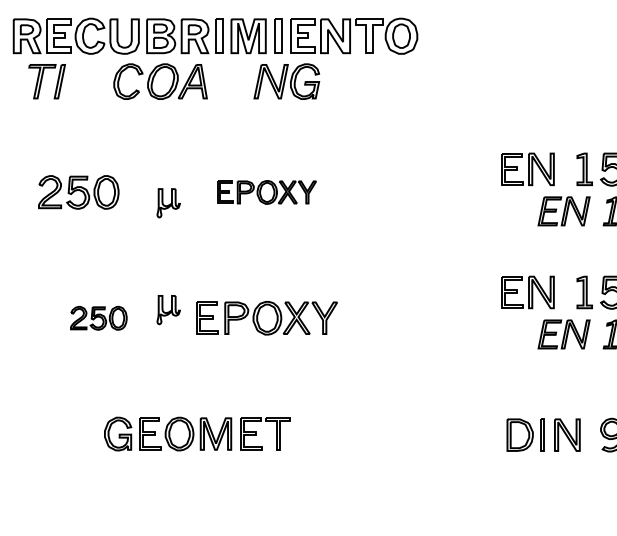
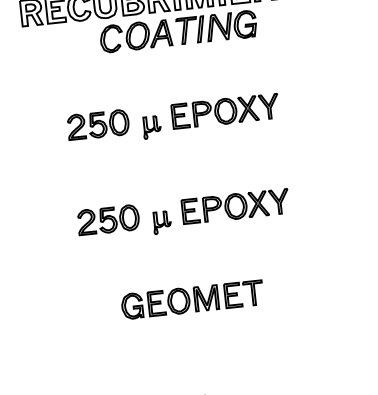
part: (46, 81) -> (190, 30), moved
part: (78, 192) -> (98, 125), moved
part: (266, 192) -> (225, 111), size x1.43
part: (168, 310) -> (162, 223), moved
part: (98, 318) -> (108, 220), size x1.43

